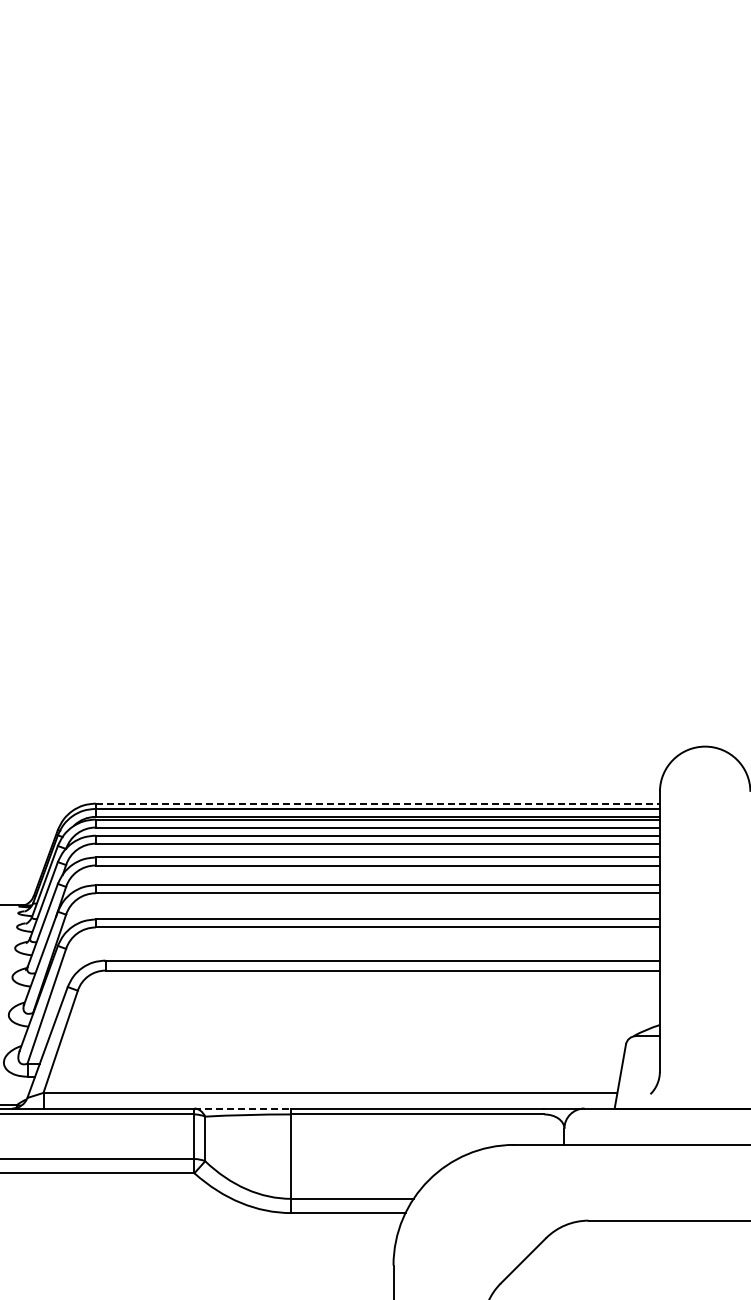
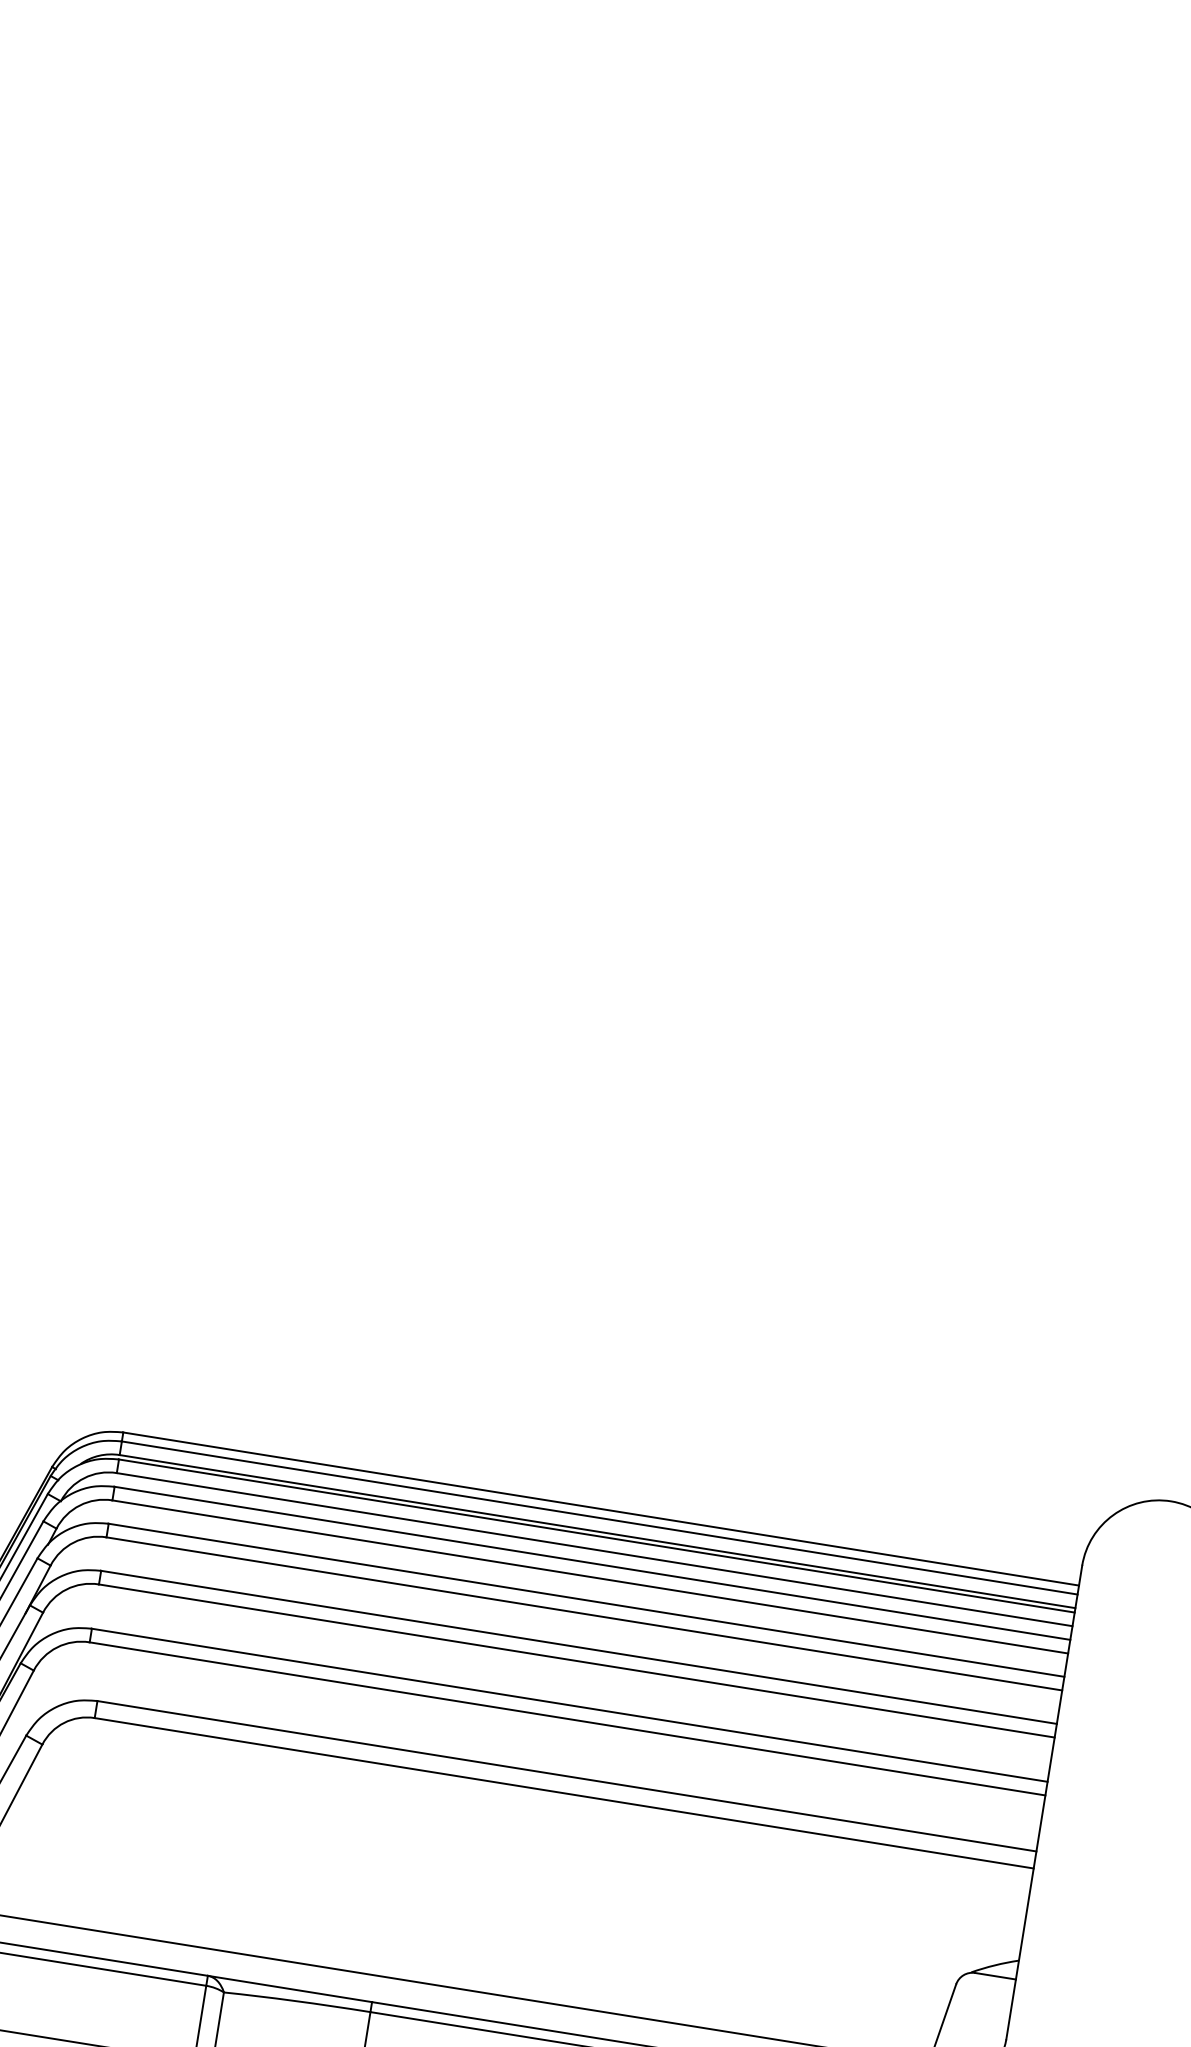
line: (378, 803) -> (602, 1509), dashed -> solid
line: (243, 1108) -> (290, 1989), dashed -> solid

